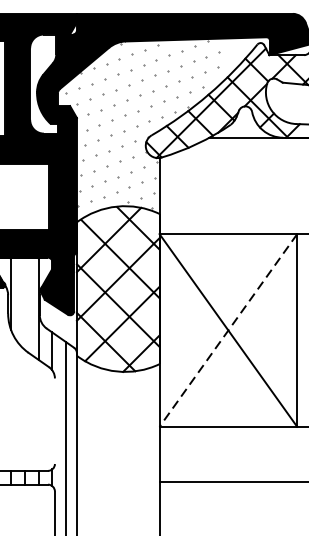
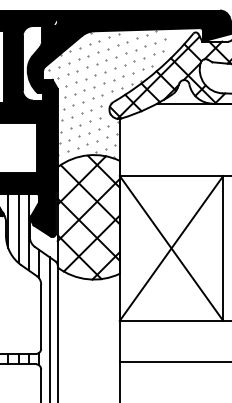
line: (24, 303) -> (18, 228), added
line: (228, 330) -> (171, 248), dashed -> solid
line: (55, 421) -> (41, 316), added

